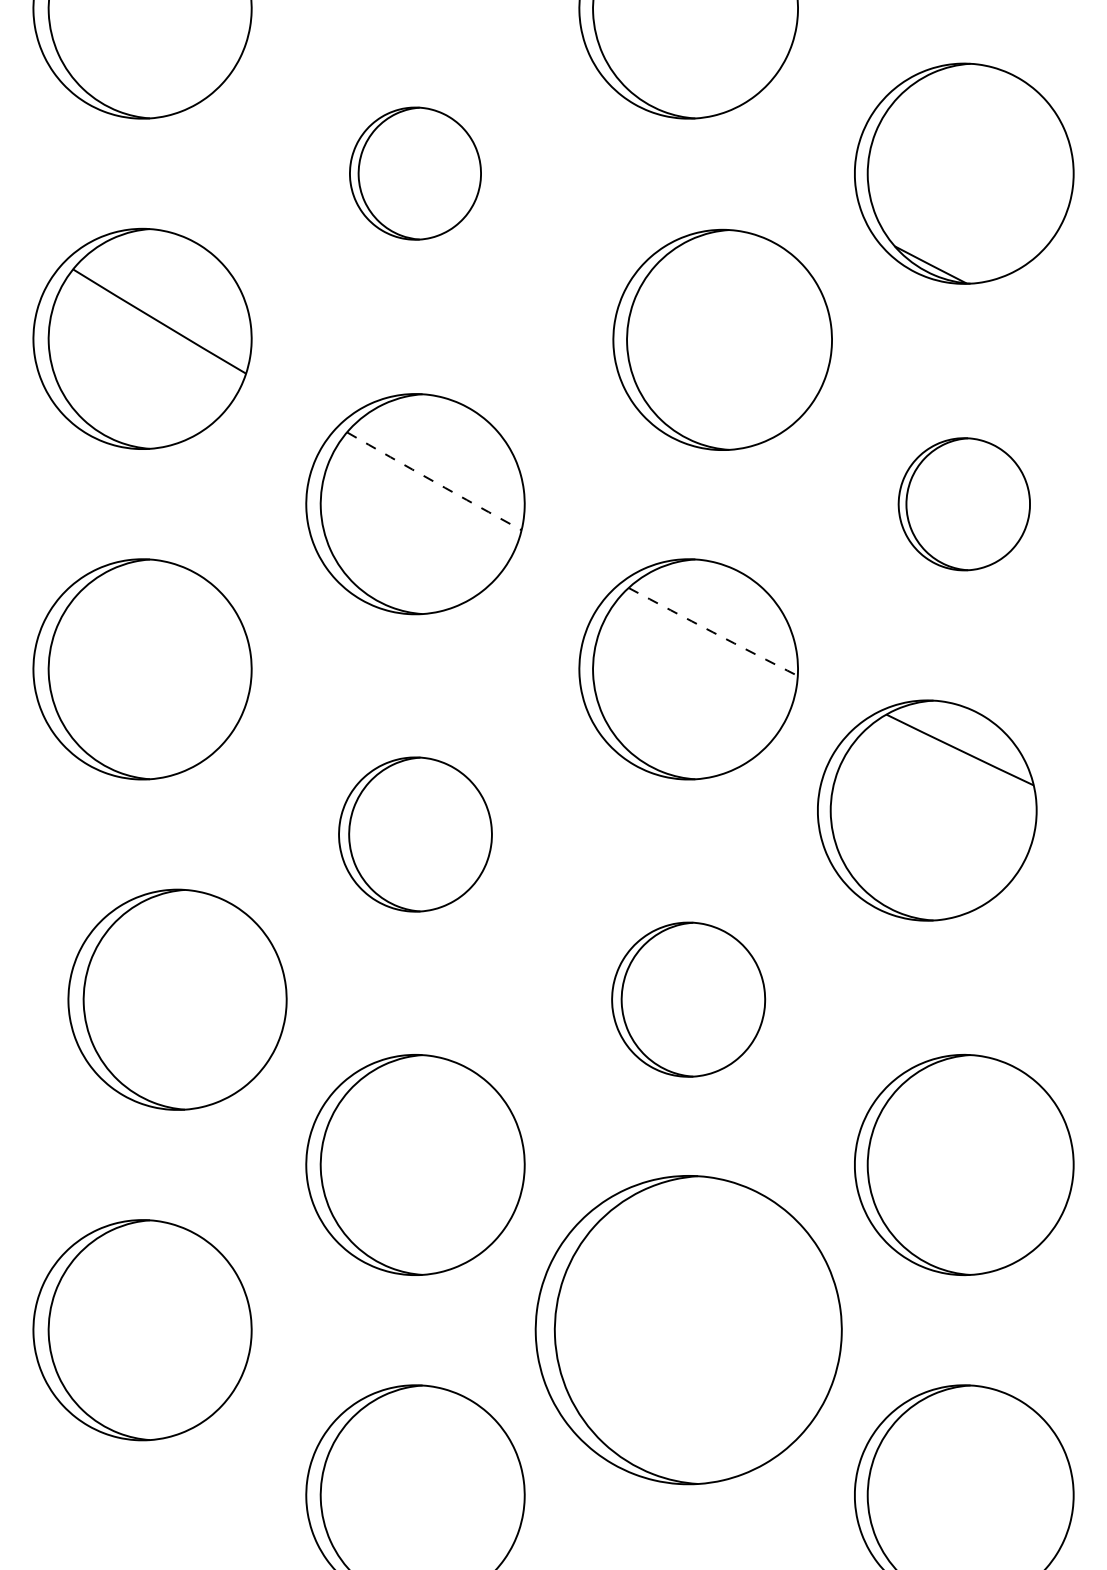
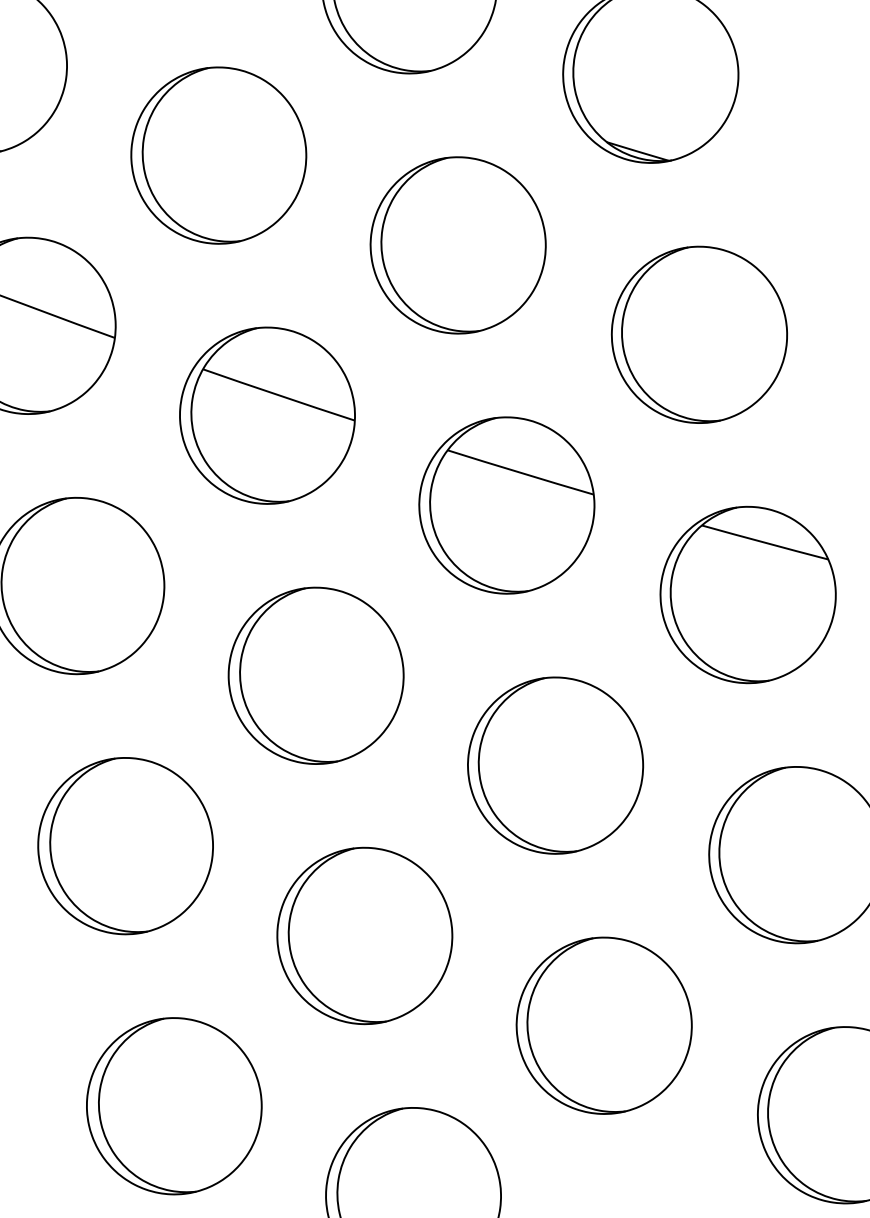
part: (415, 173) -> (218, 155), size x1.67
part: (722, 339) -> (458, 245), moved
arc: (434, 481) -> (279, 395), dashed -> solid
part: (964, 504) -> (699, 335), size x1.67
arc: (713, 632) -> (520, 472), dashed -> solid
part: (927, 810) -> (748, 594), moved
part: (415, 834) -> (316, 675), size x1.43
part: (177, 999) -> (125, 845), moved
part: (688, 999) -> (555, 765), size x1.43
part: (688, 1330) -> (604, 1026), size x0.71

